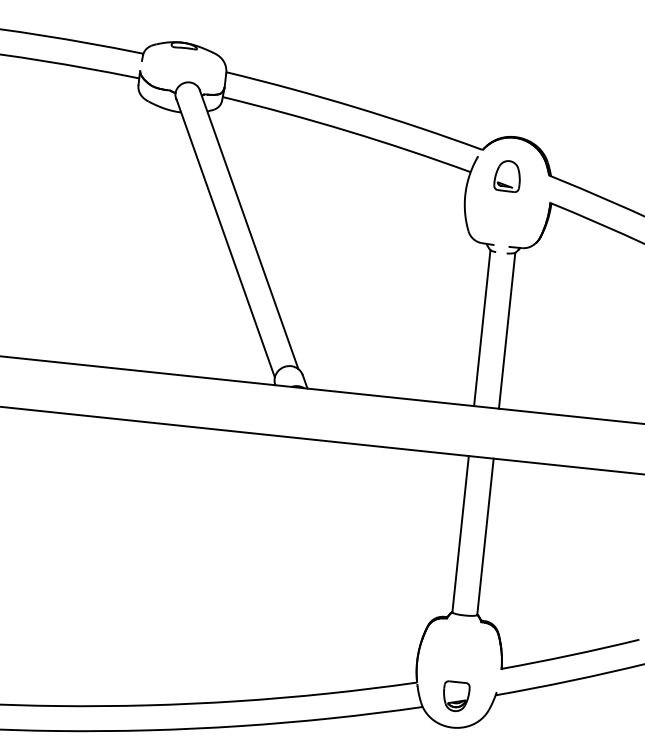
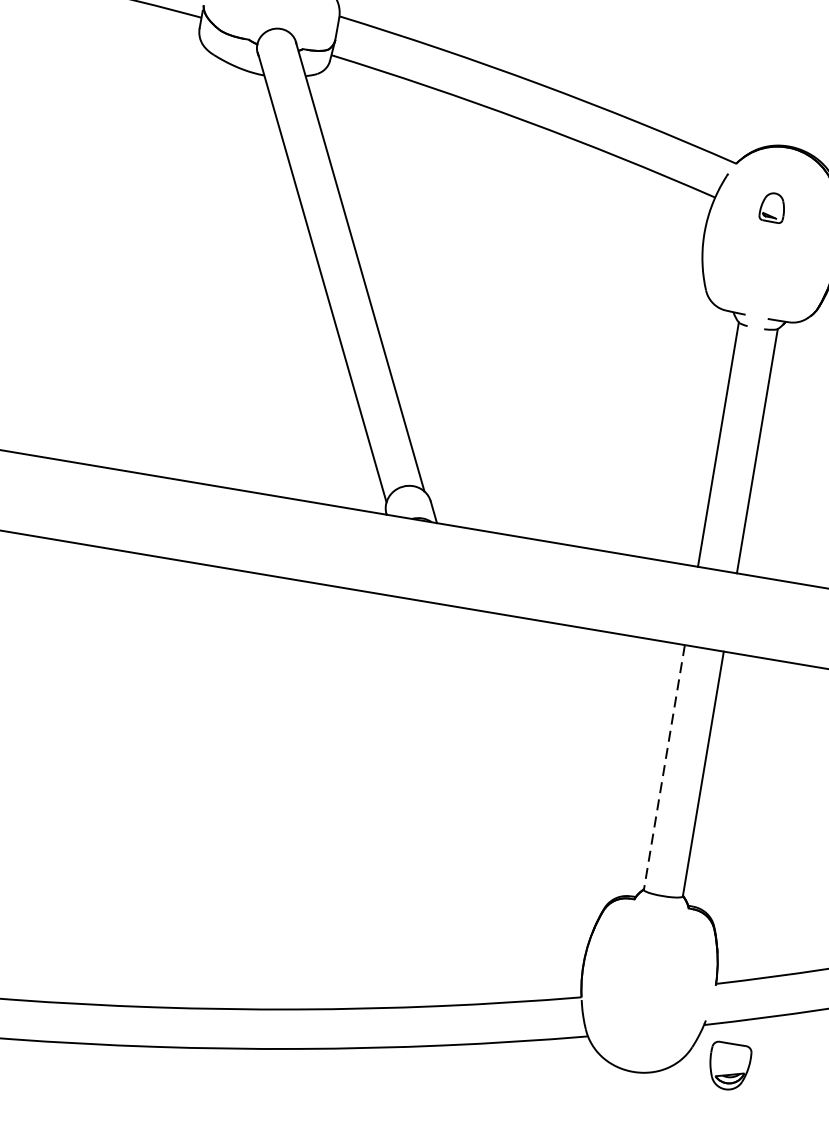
part: (506, 176) -> (771, 207), size x0.6
line: (460, 534) -> (664, 768), solid -> dashed
part: (456, 696) -> (729, 1066), moved

